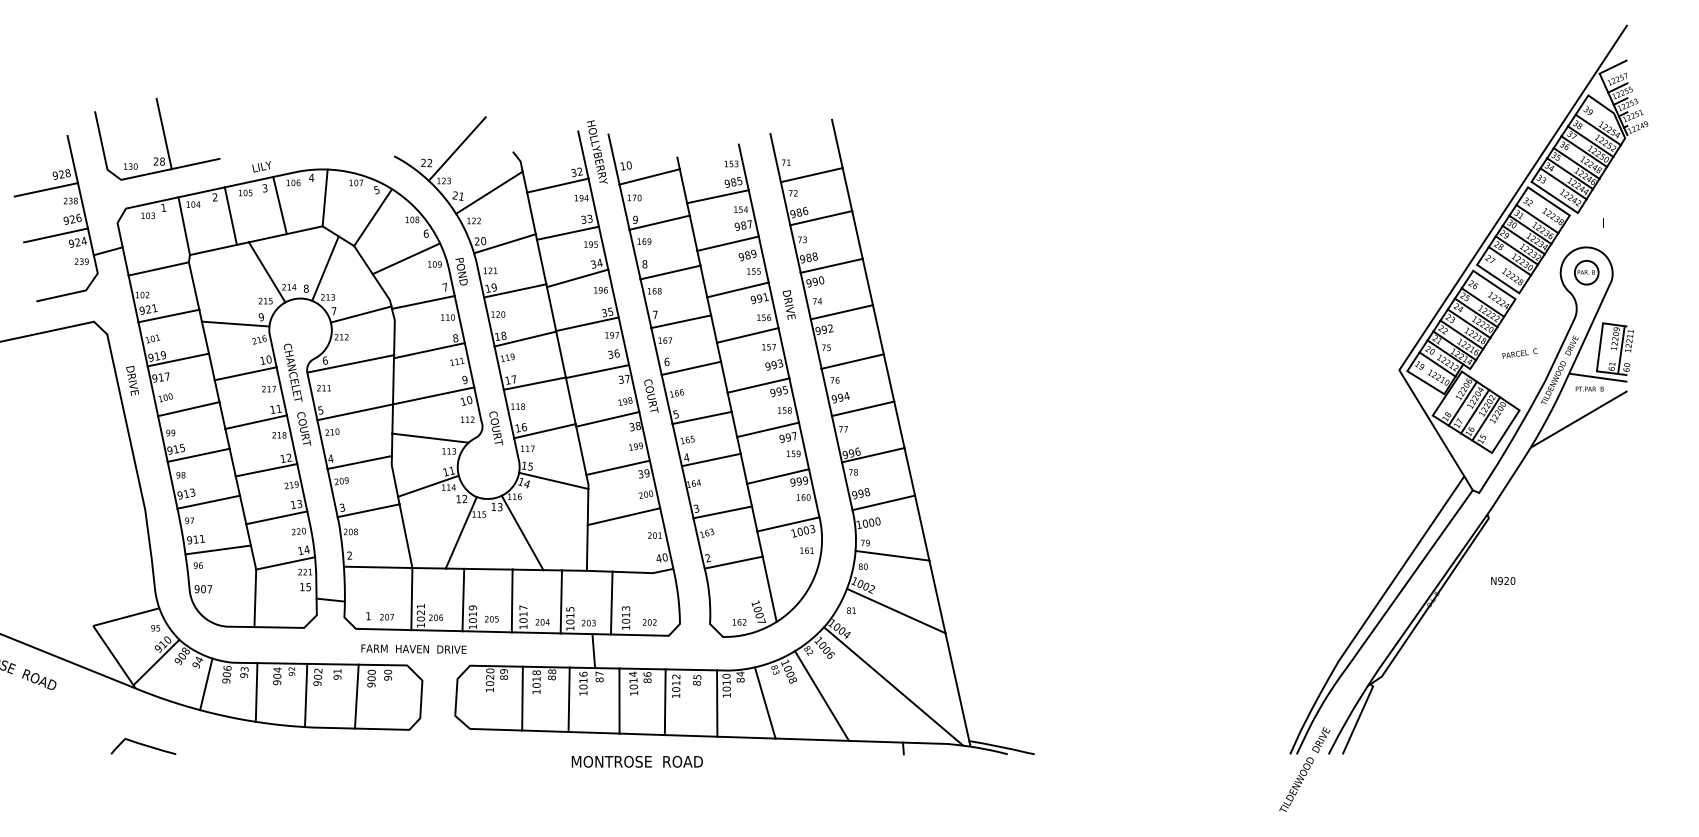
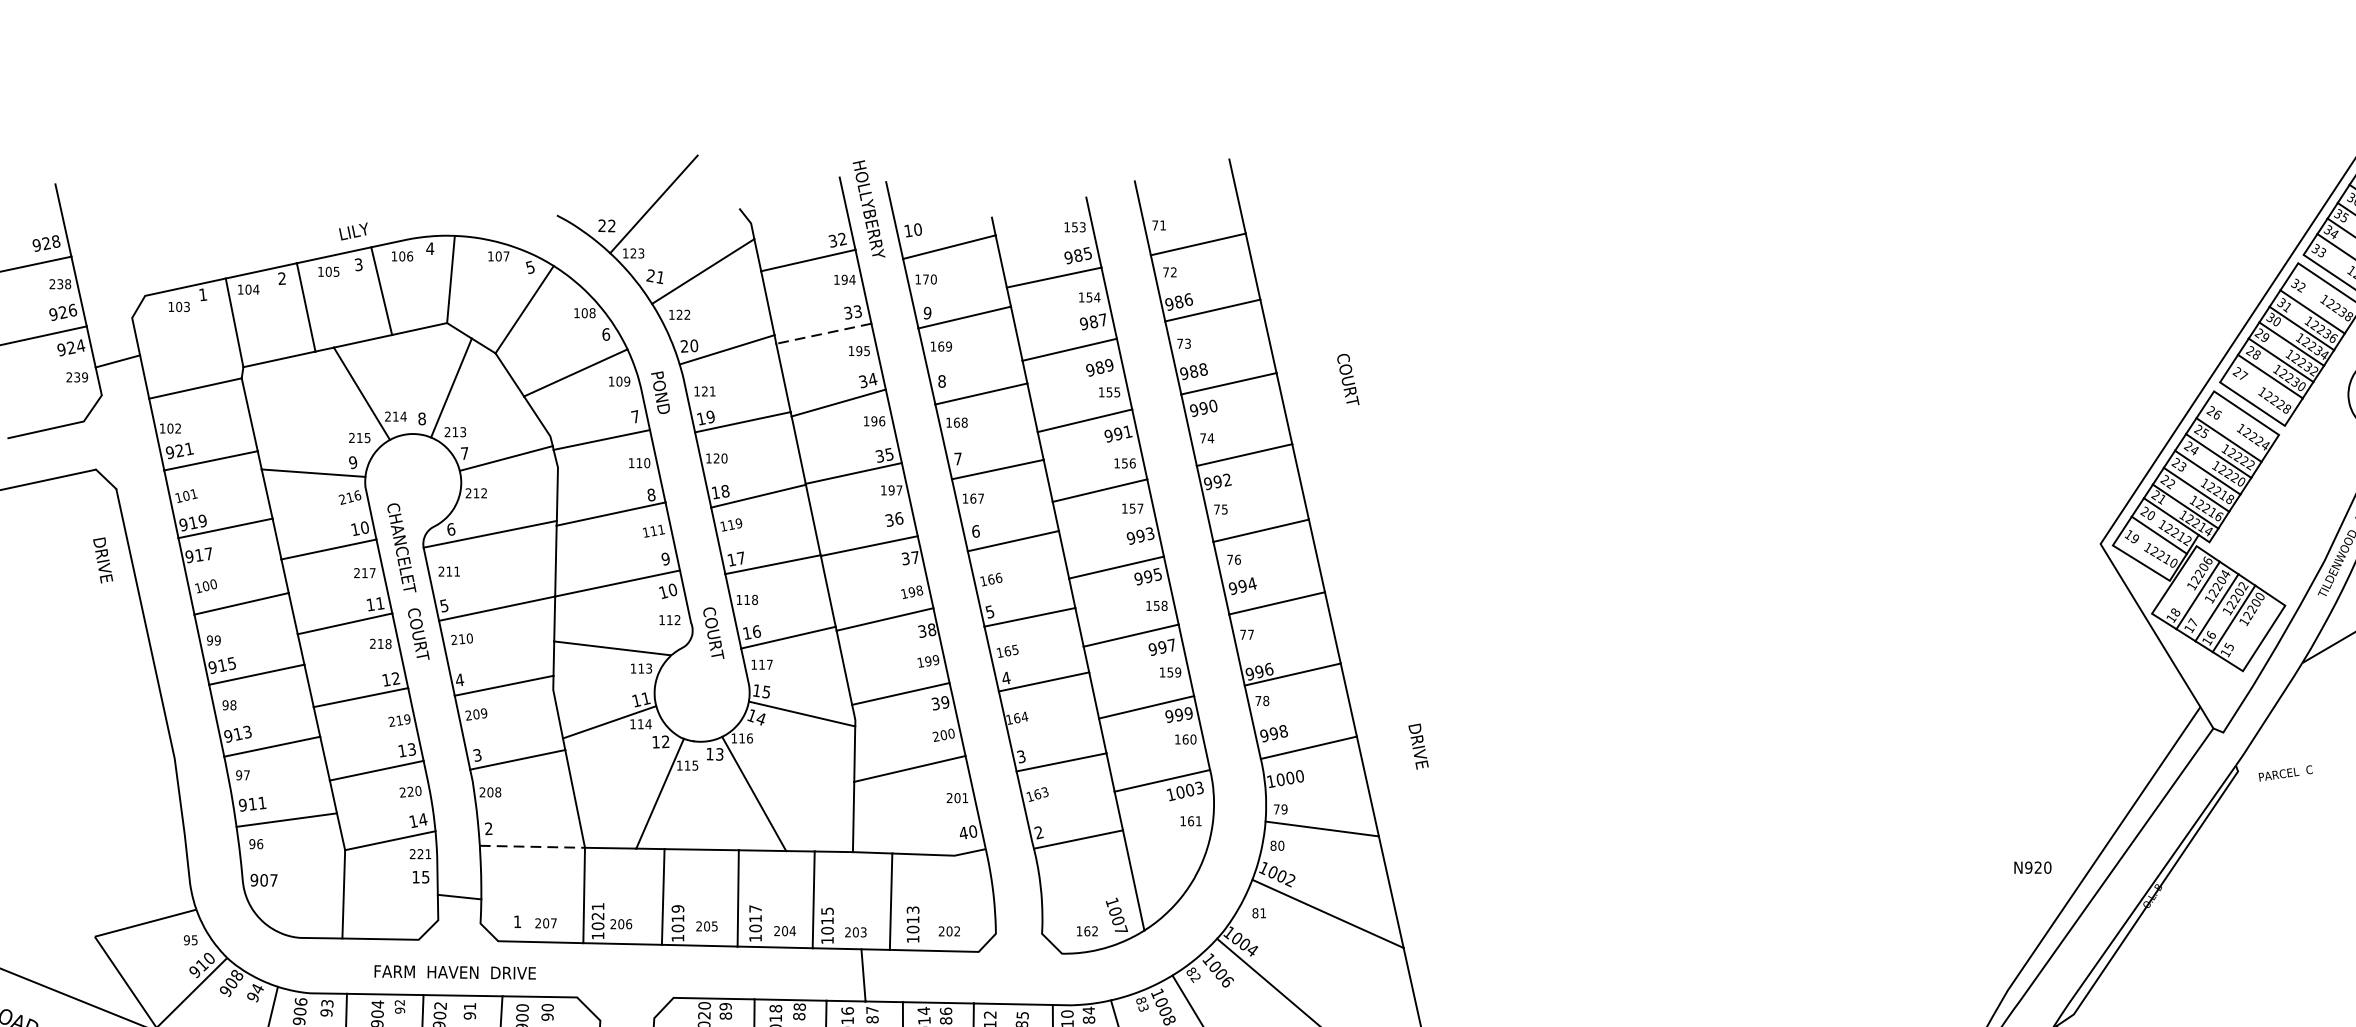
part: (163, 136) -> (202, 185), removed
line: (567, 233) -> (823, 334), solid -> dashed
text: (788, 304) -> (1417, 745), moved
text: (1519, 353) -> (2285, 773), moved
text: (132, 380) -> (102, 559), moved
text: (651, 395) -> (1348, 378), moved
line: (378, 567) -> (532, 847), solid -> dashed
text: (1503, 580) -> (2033, 866), moved
text: (413, 648) -> (454, 971), moved

